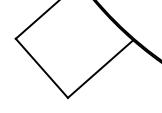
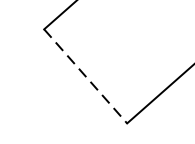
line: (42, 68) -> (86, 76), solid -> dashed

